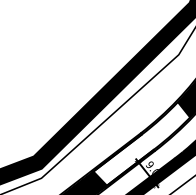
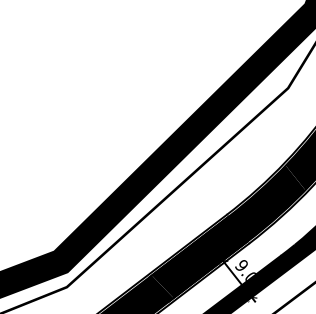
fill: (141, 143) -> (228, 231), added

